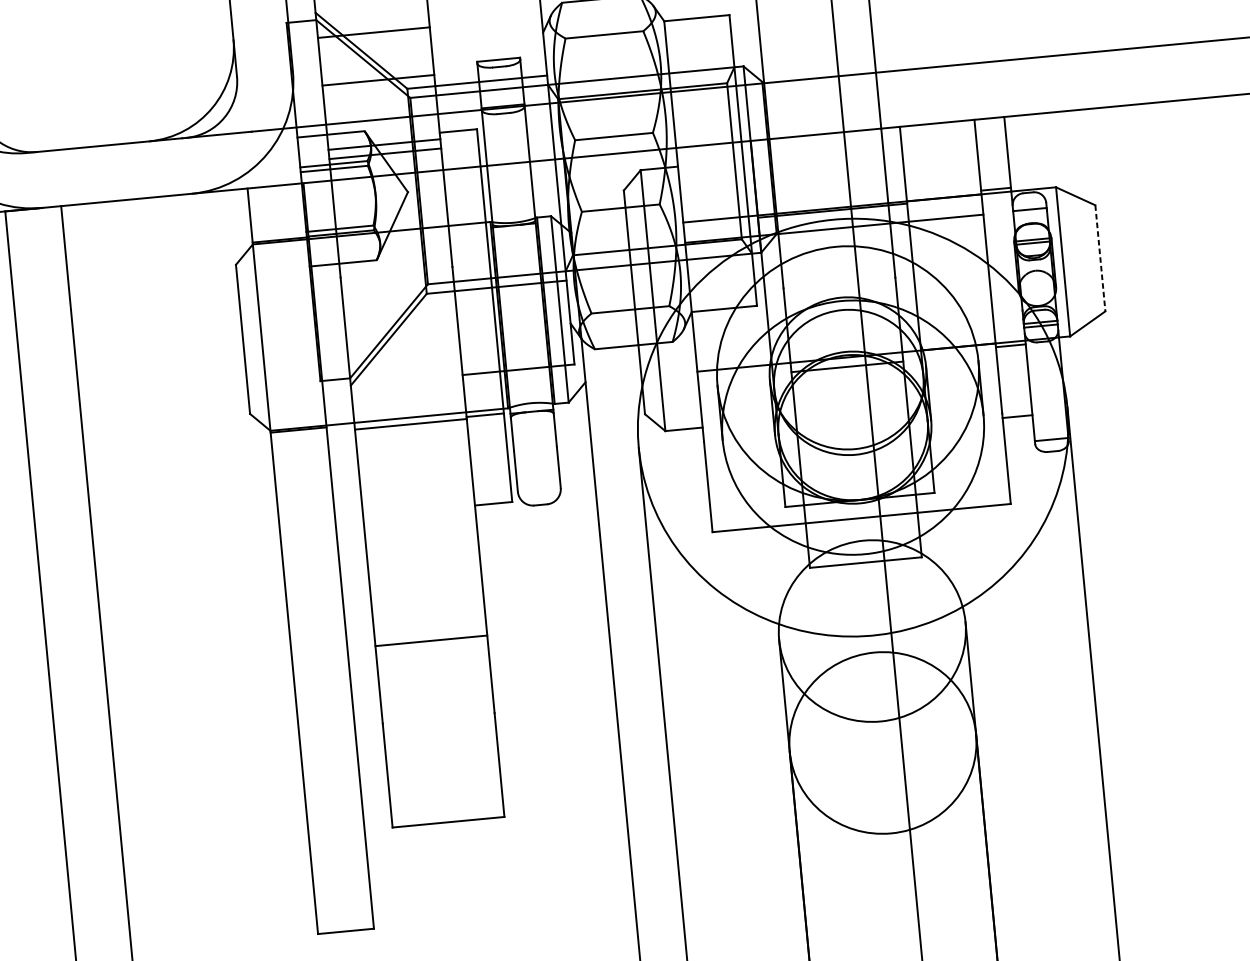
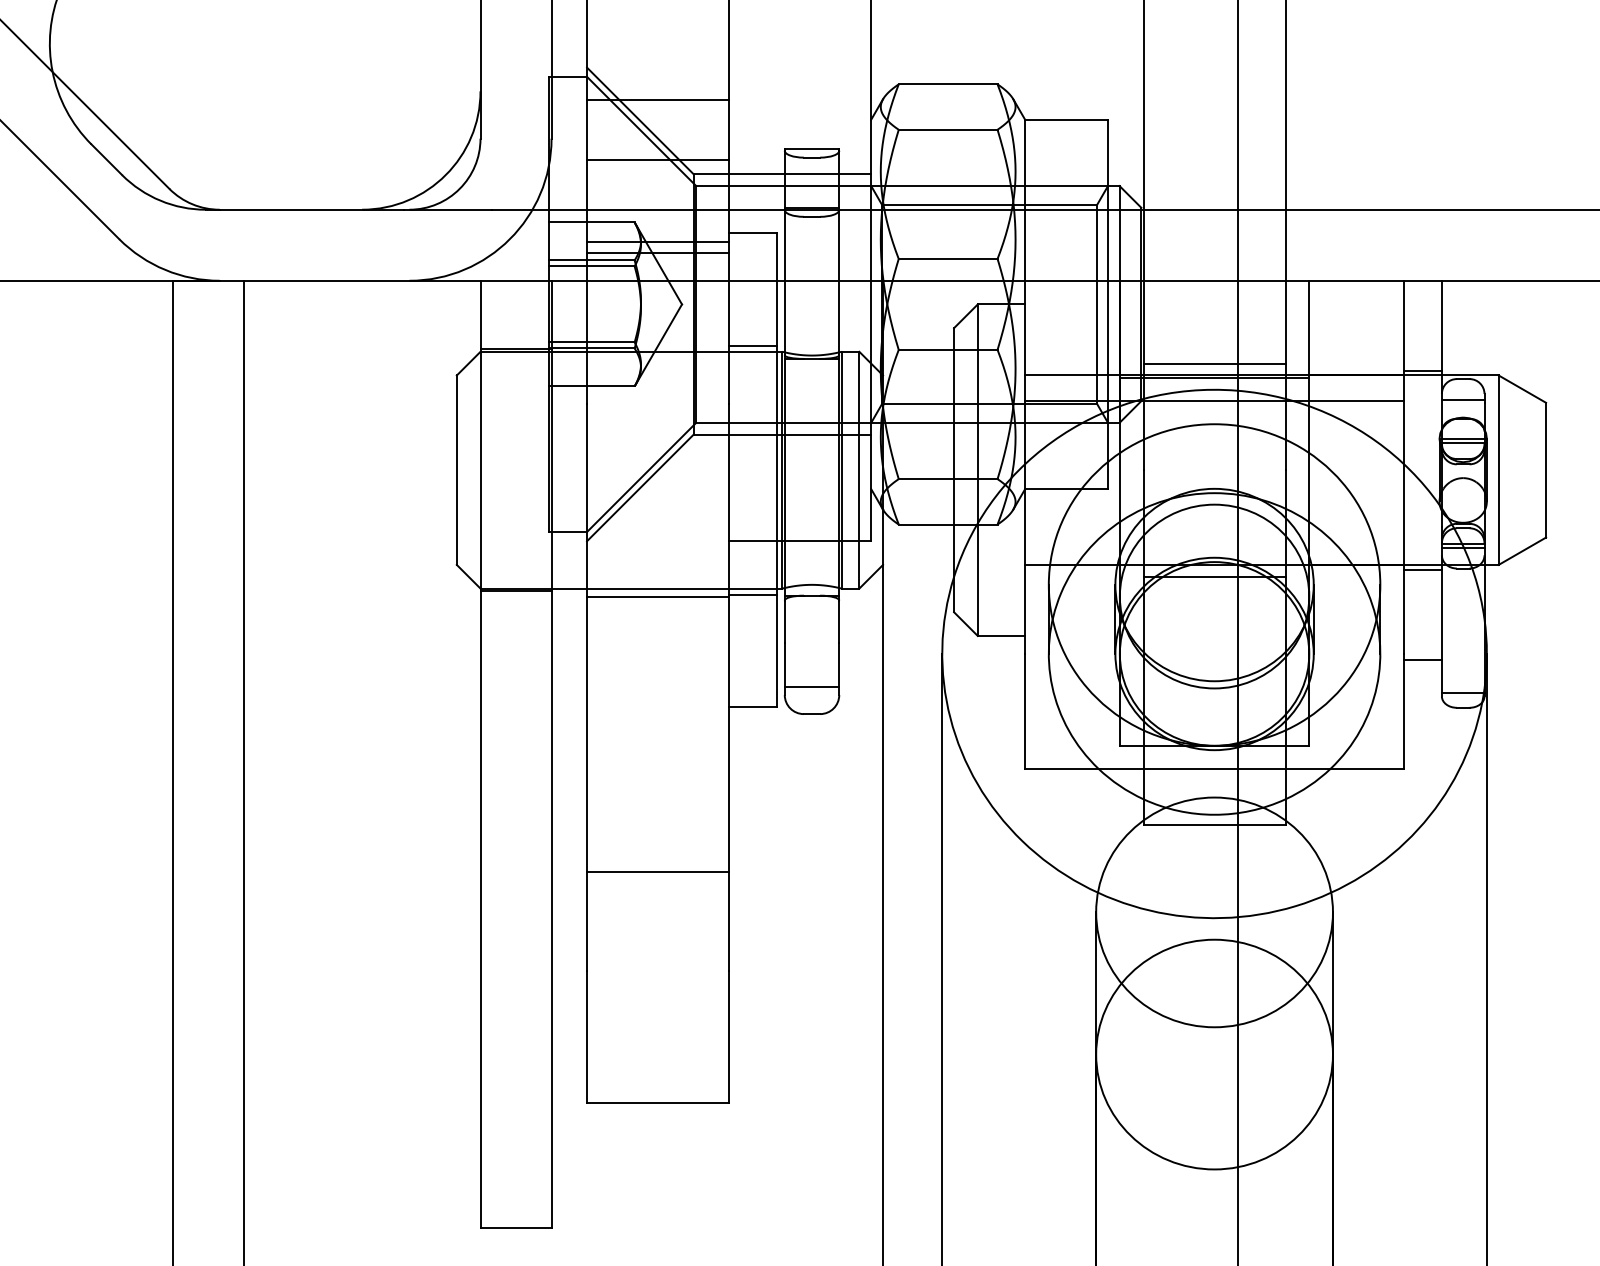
line: (831, 199) -> (1214, 363), added
line: (466, 219) -> (752, 345), added
line: (1100, 258) -> (1546, 470), dashed -> solid
line: (538, 483) -> (811, 686), added

